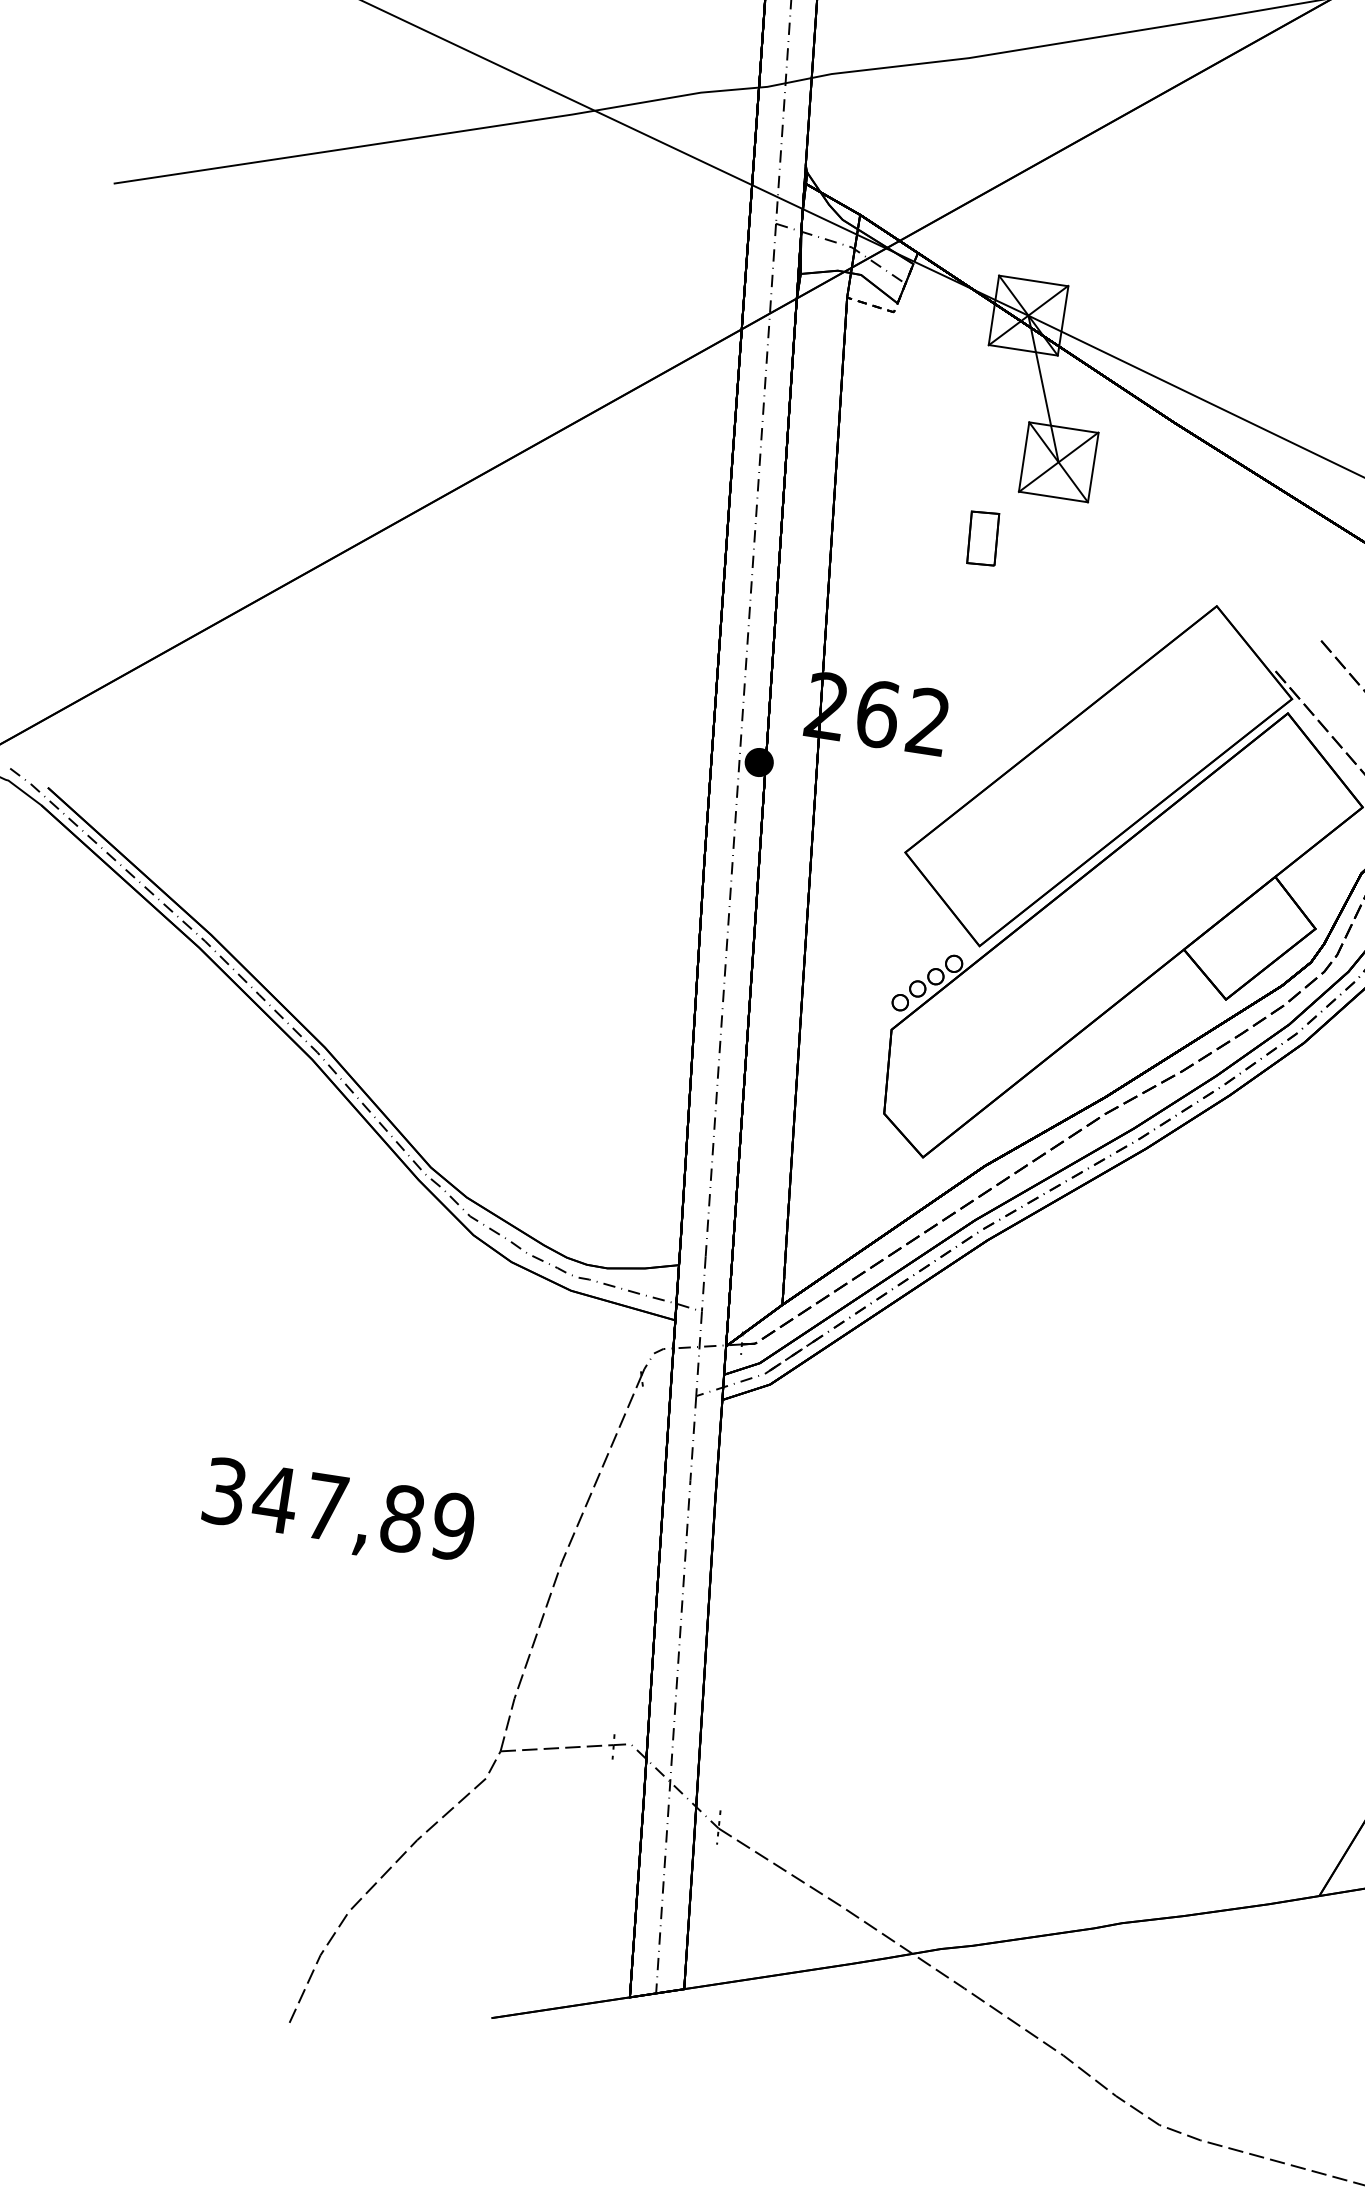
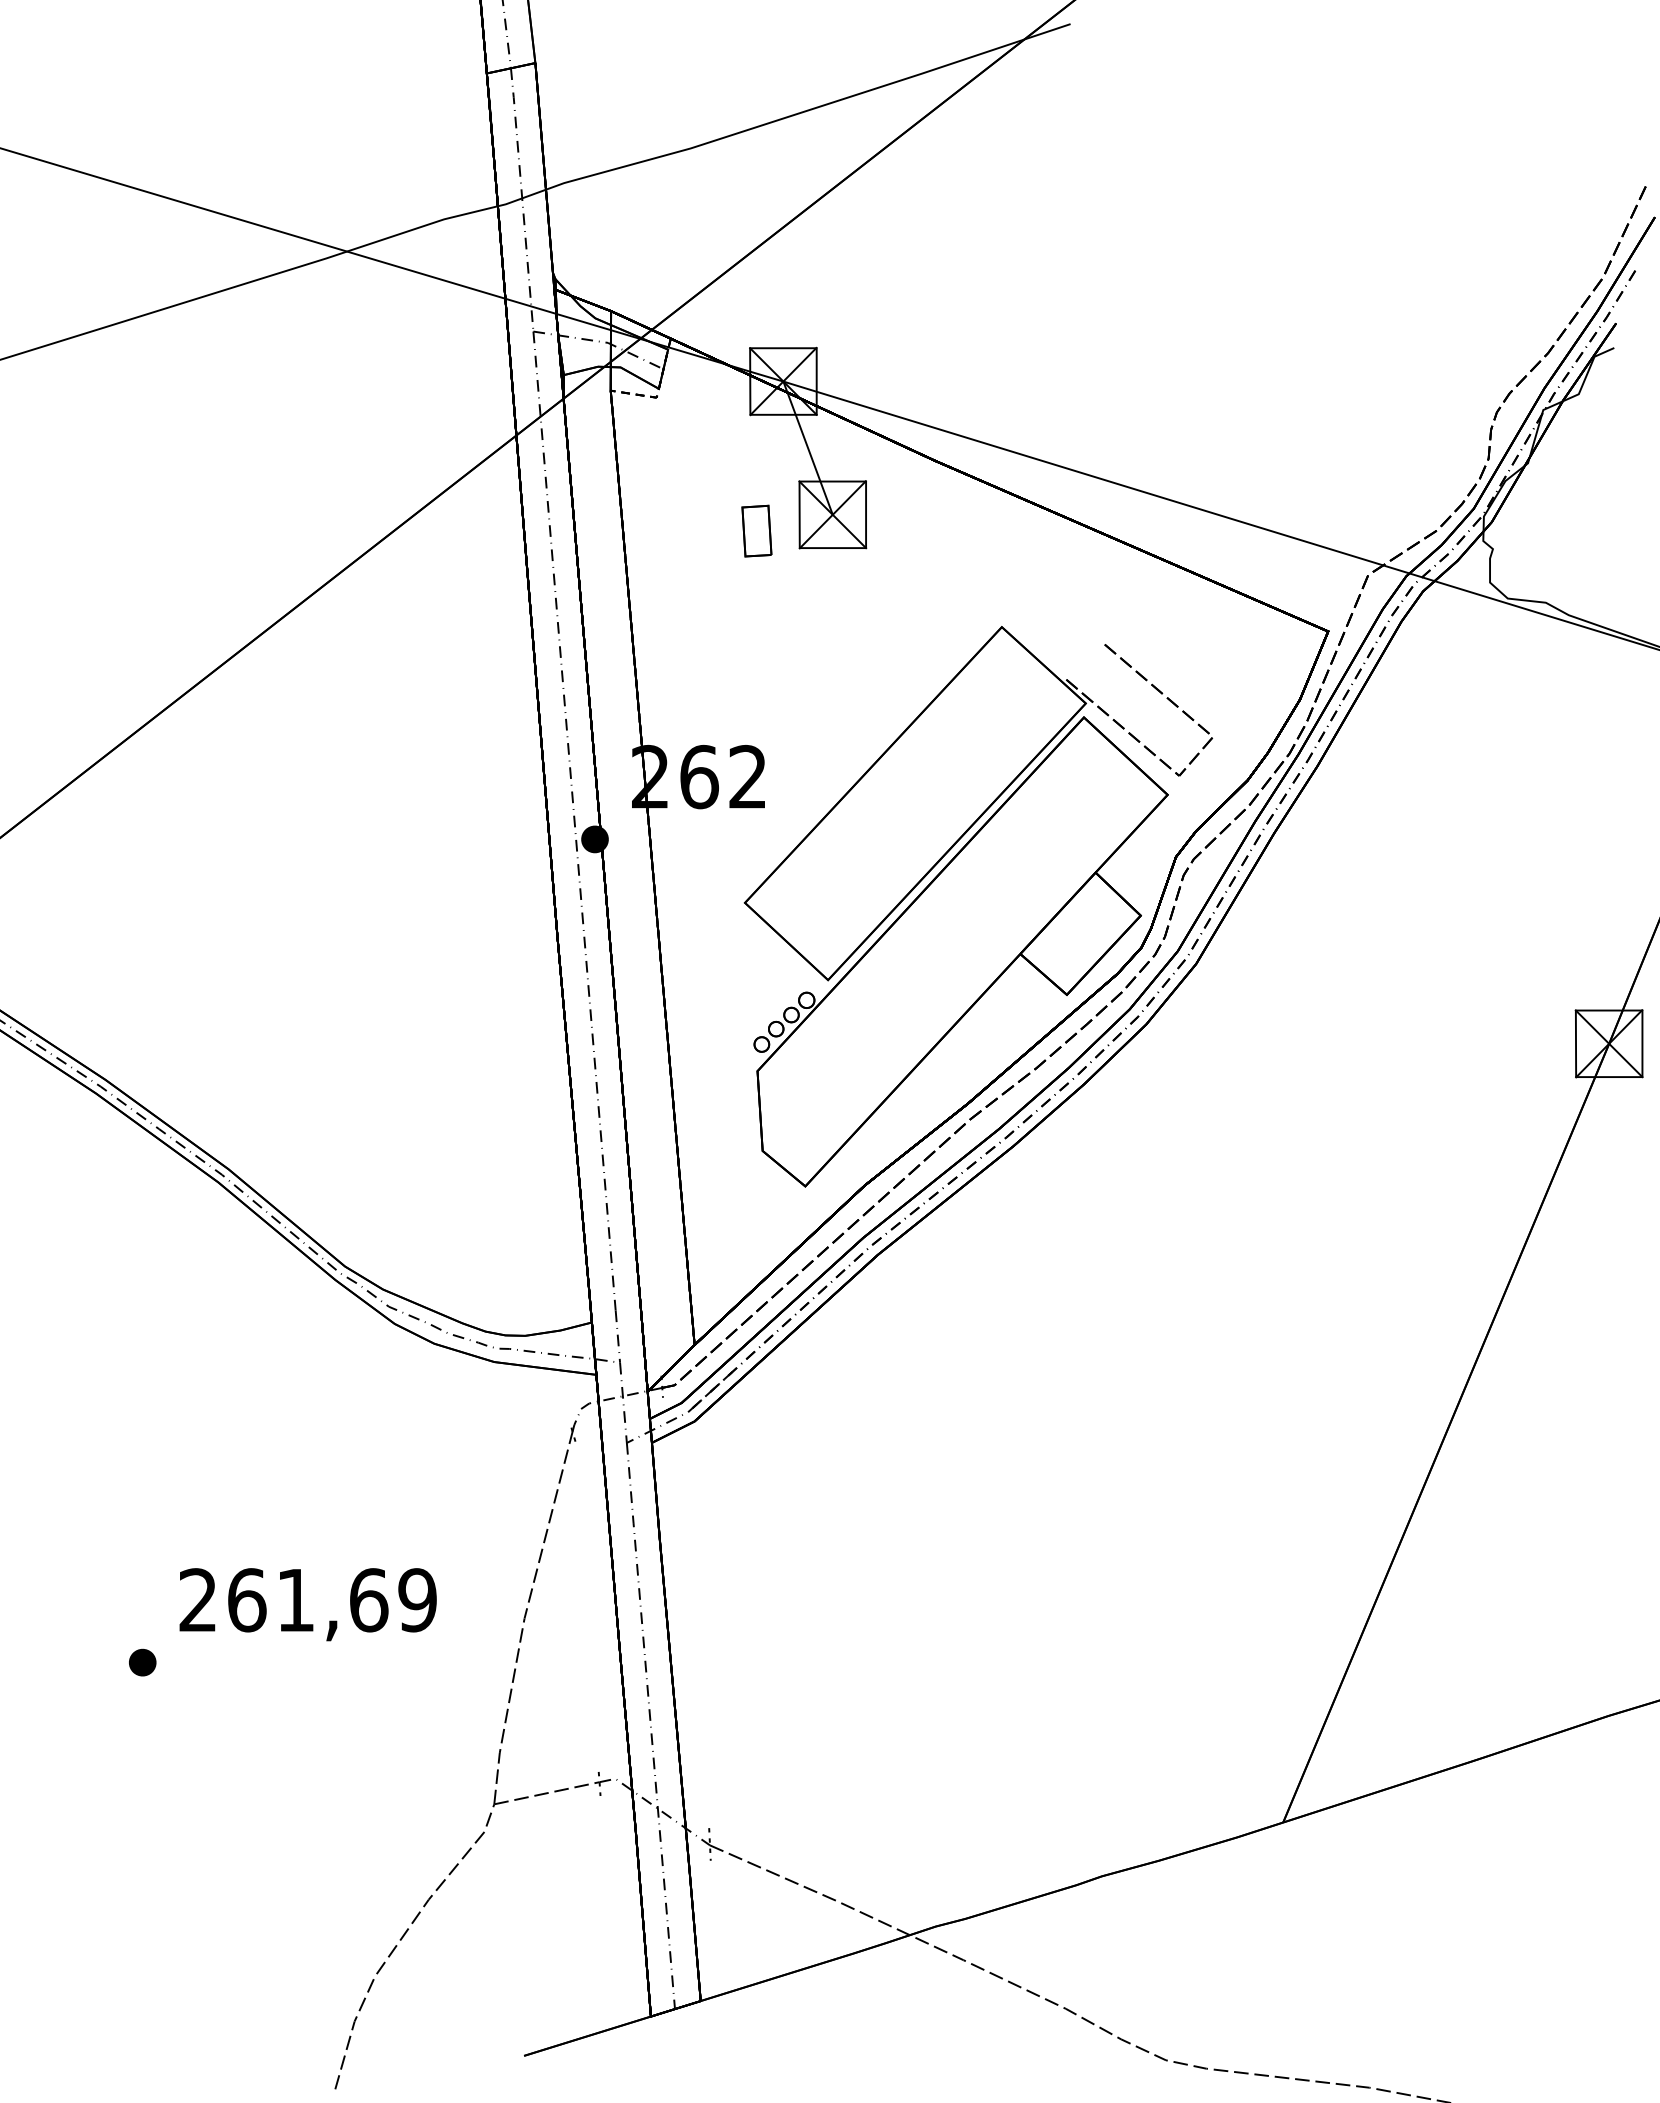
part: (982, 537) -> (756, 530), moved
text: (313, 1505) -> (283, 1600), 347,89 -> 261,69
part: (156, 1547) -> (142, 1662), added

